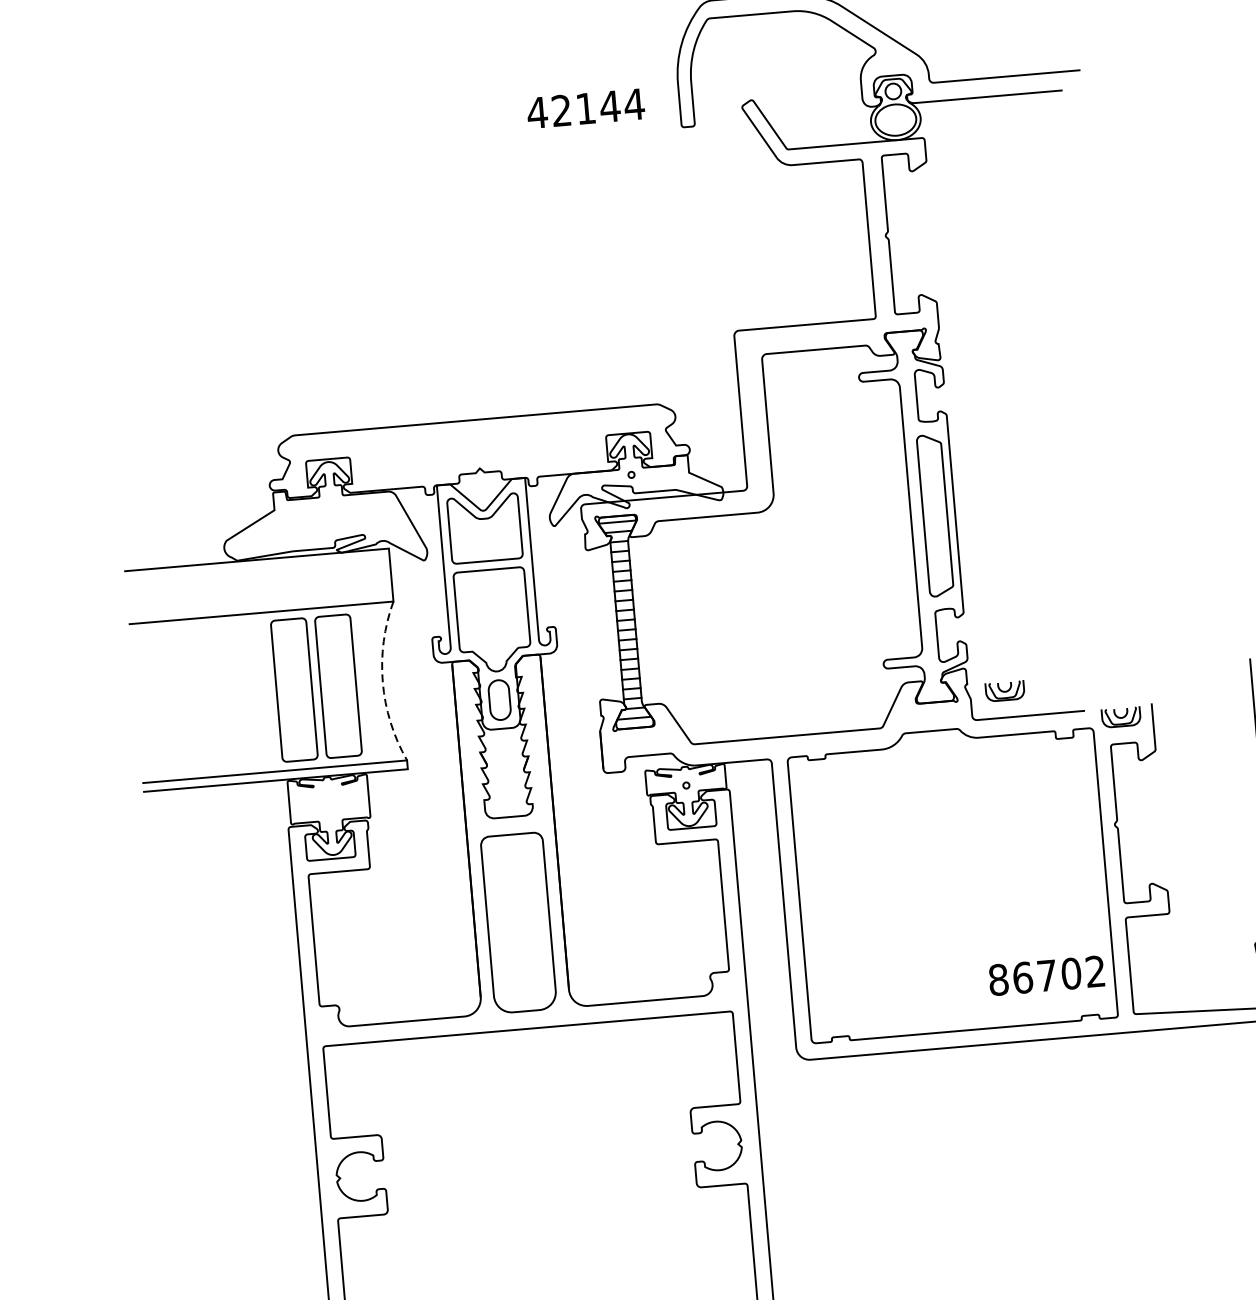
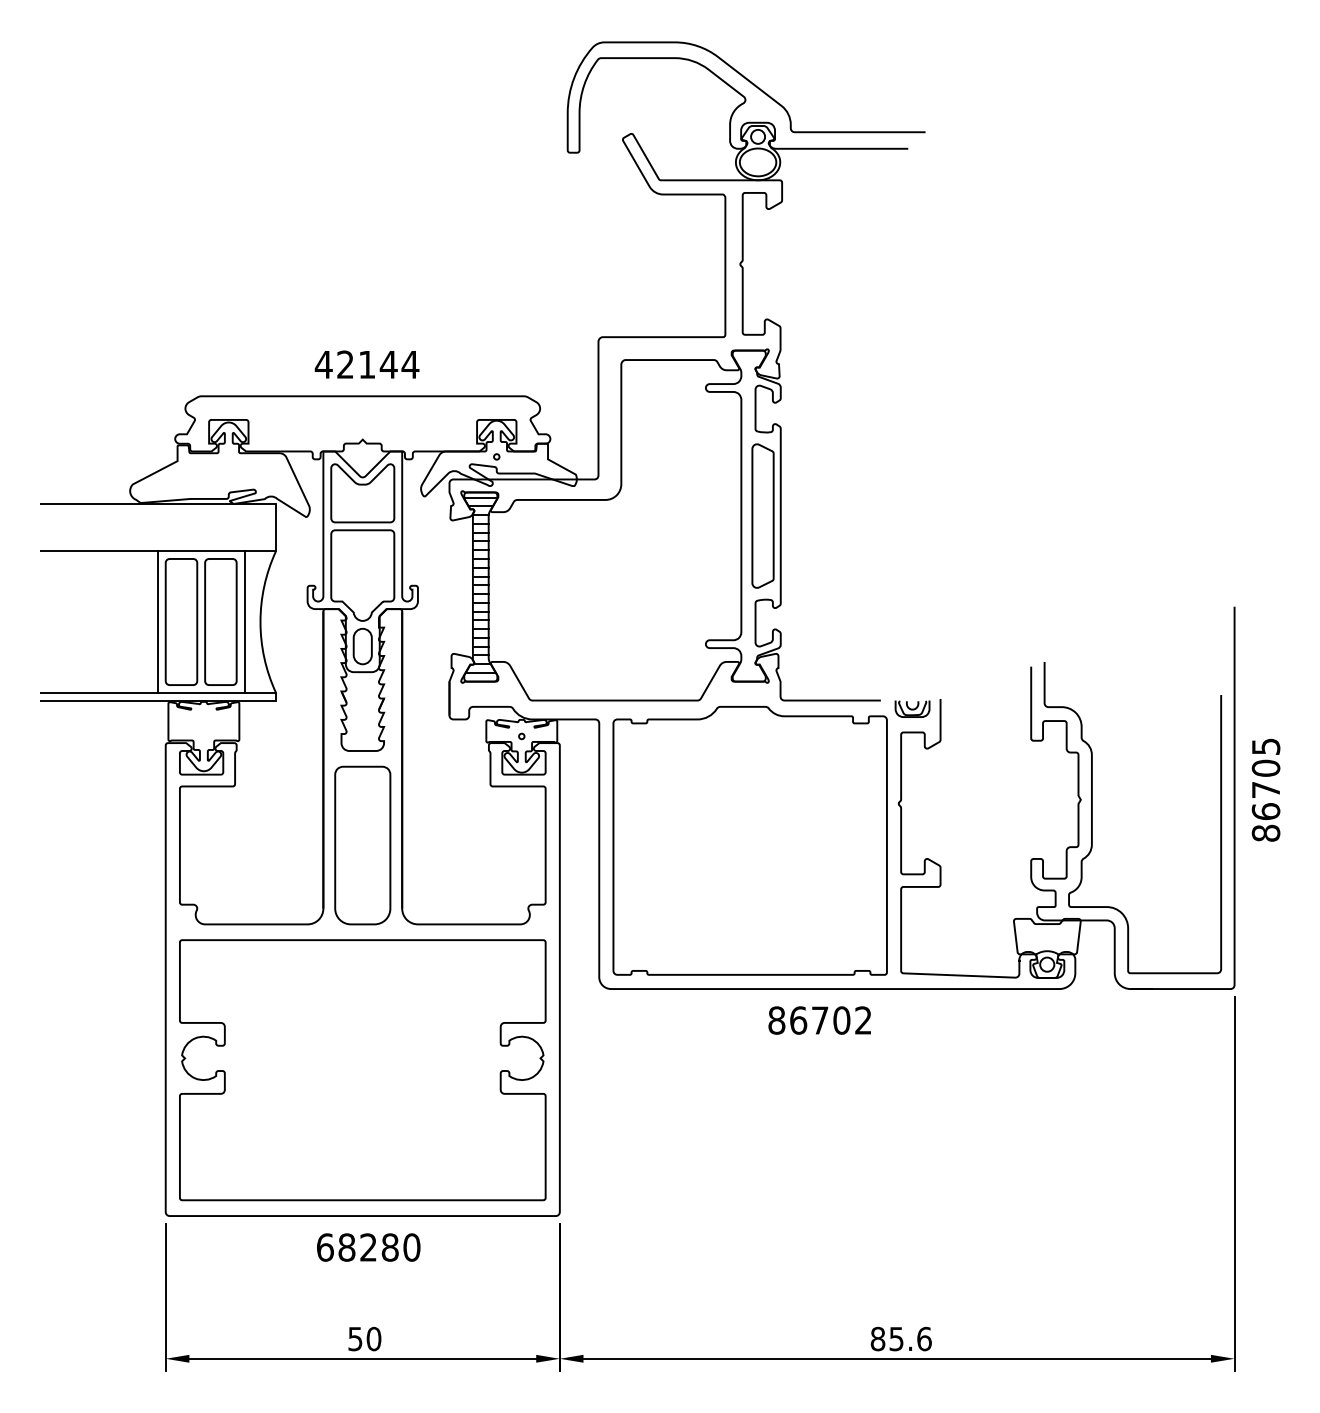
text: (585, 108) -> (366, 364), moved
line: (364, 683) -> (244, 621), added
arc: (382, 683) -> (260, 622), dashed -> solid
part: (1005, 690) -> (811, 676), removed
line: (267, 691) -> (157, 621), added
text: (1046, 975) -> (819, 1020), moved

